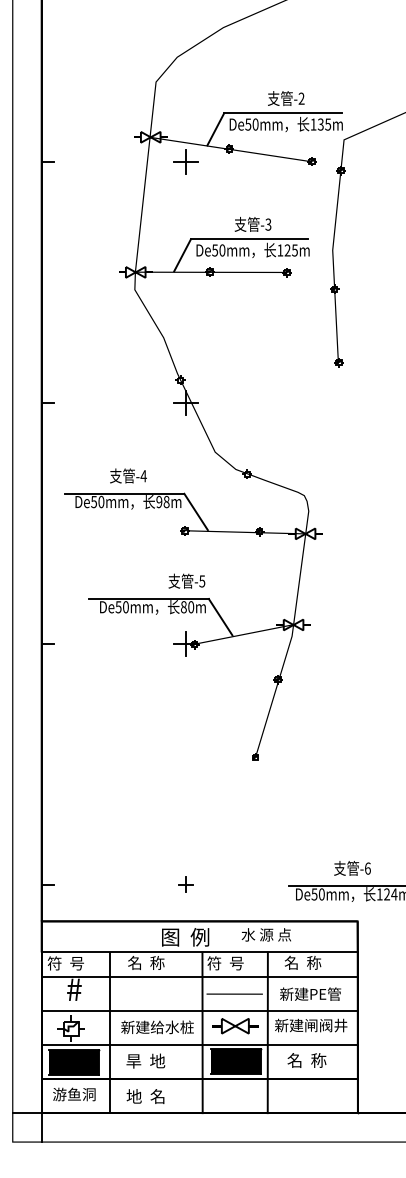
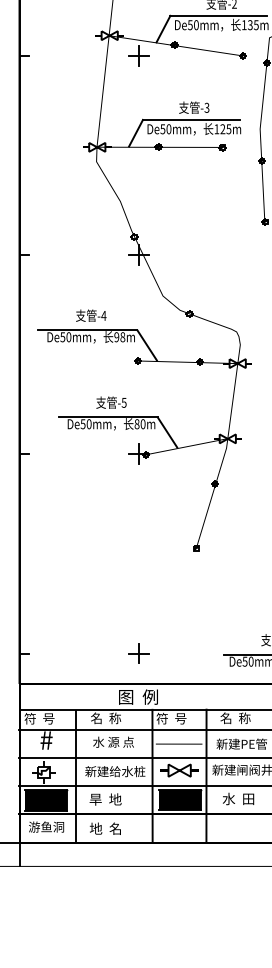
text: (186, 580) -> (111, 402), moved
part: (185, 884) -> (138, 653), size x1.67
text: (265, 934) -> (112, 741), moved
text: (306, 1060) -> (238, 798), 名  称 -> 水  田

